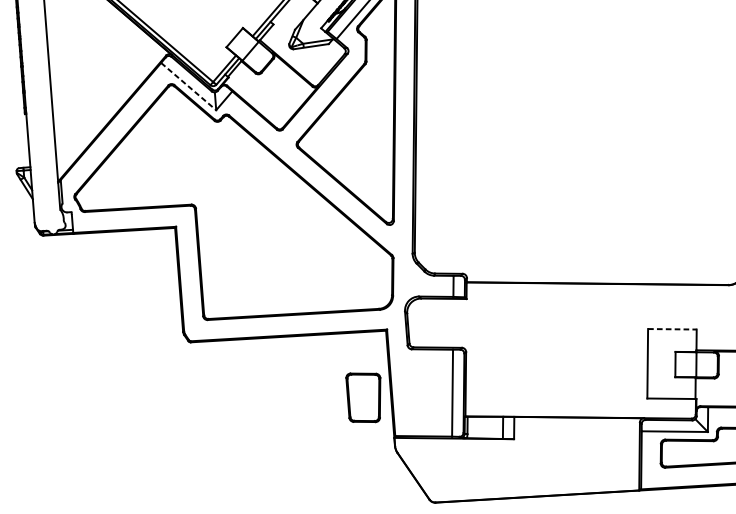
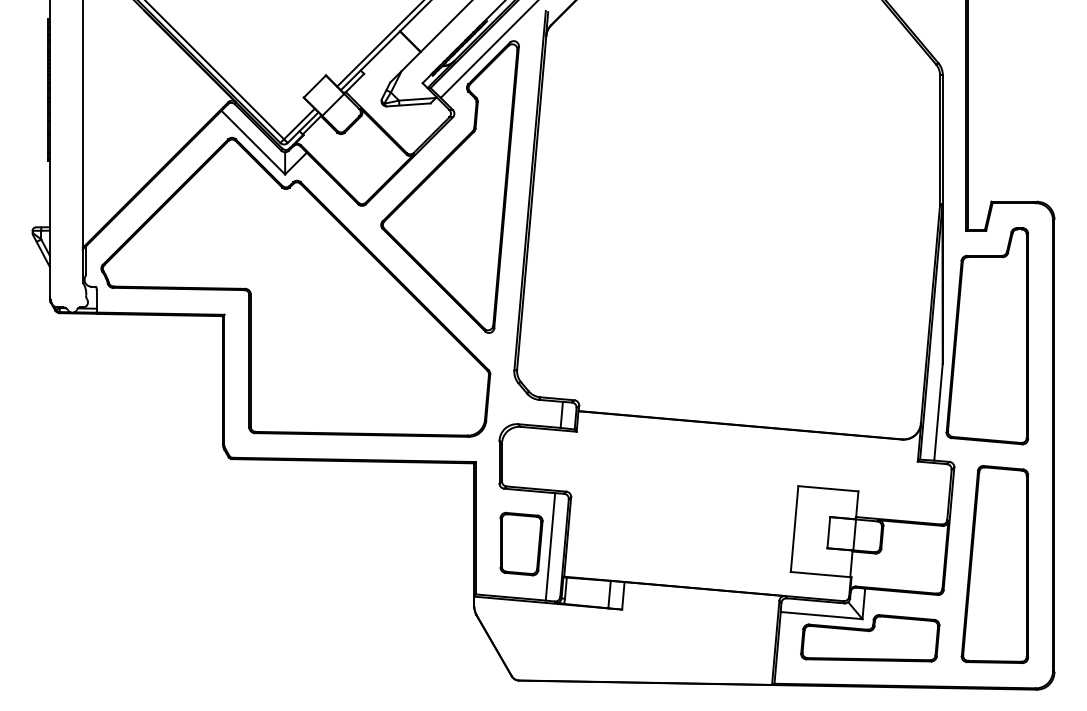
line: (188, 86) -> (253, 142), dashed -> solid
line: (672, 329) -> (828, 488), dashed -> solid
part: (364, 397) -> (521, 543), moved

